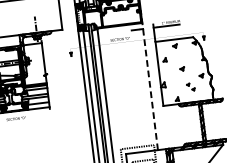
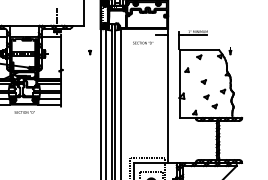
line: (149, 80) -> (168, 89), dashed -> solid
part: (190, 86) -> (210, 101), size x1.67

